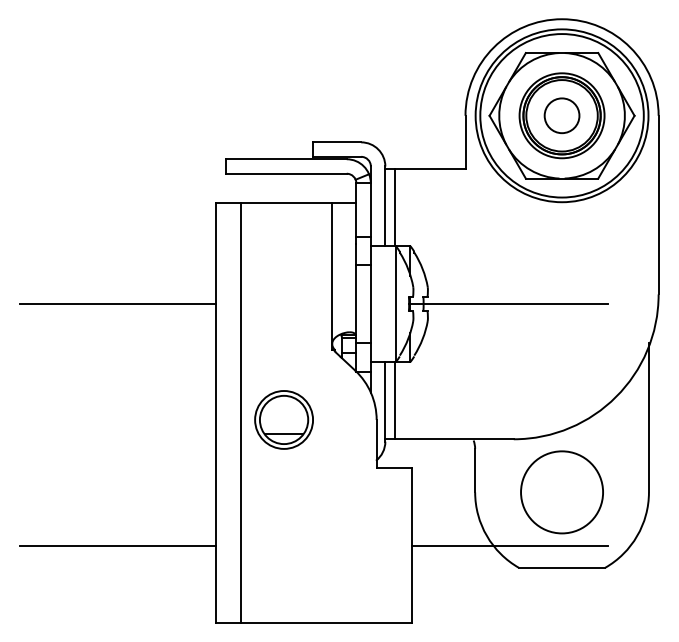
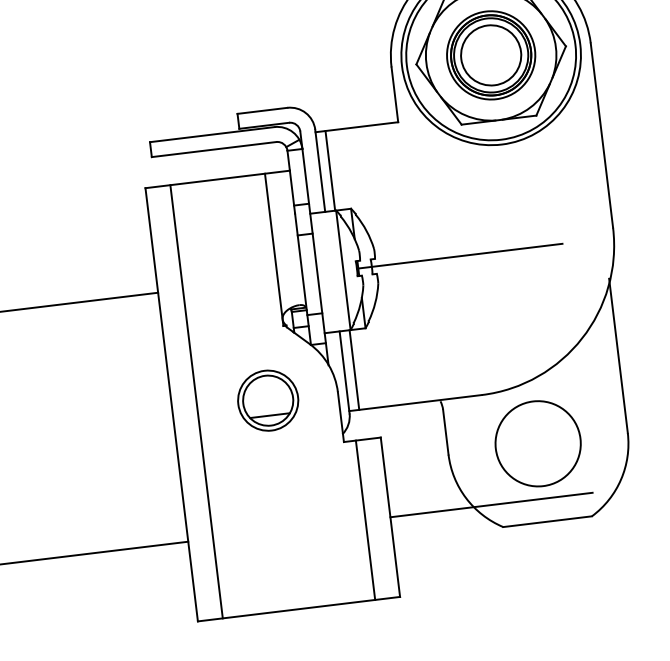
circle: (562, 115) -> (491, 55), size x1.67
part: (283, 419) -> (267, 400), moved
line: (388, 545) -> (365, 520), added

